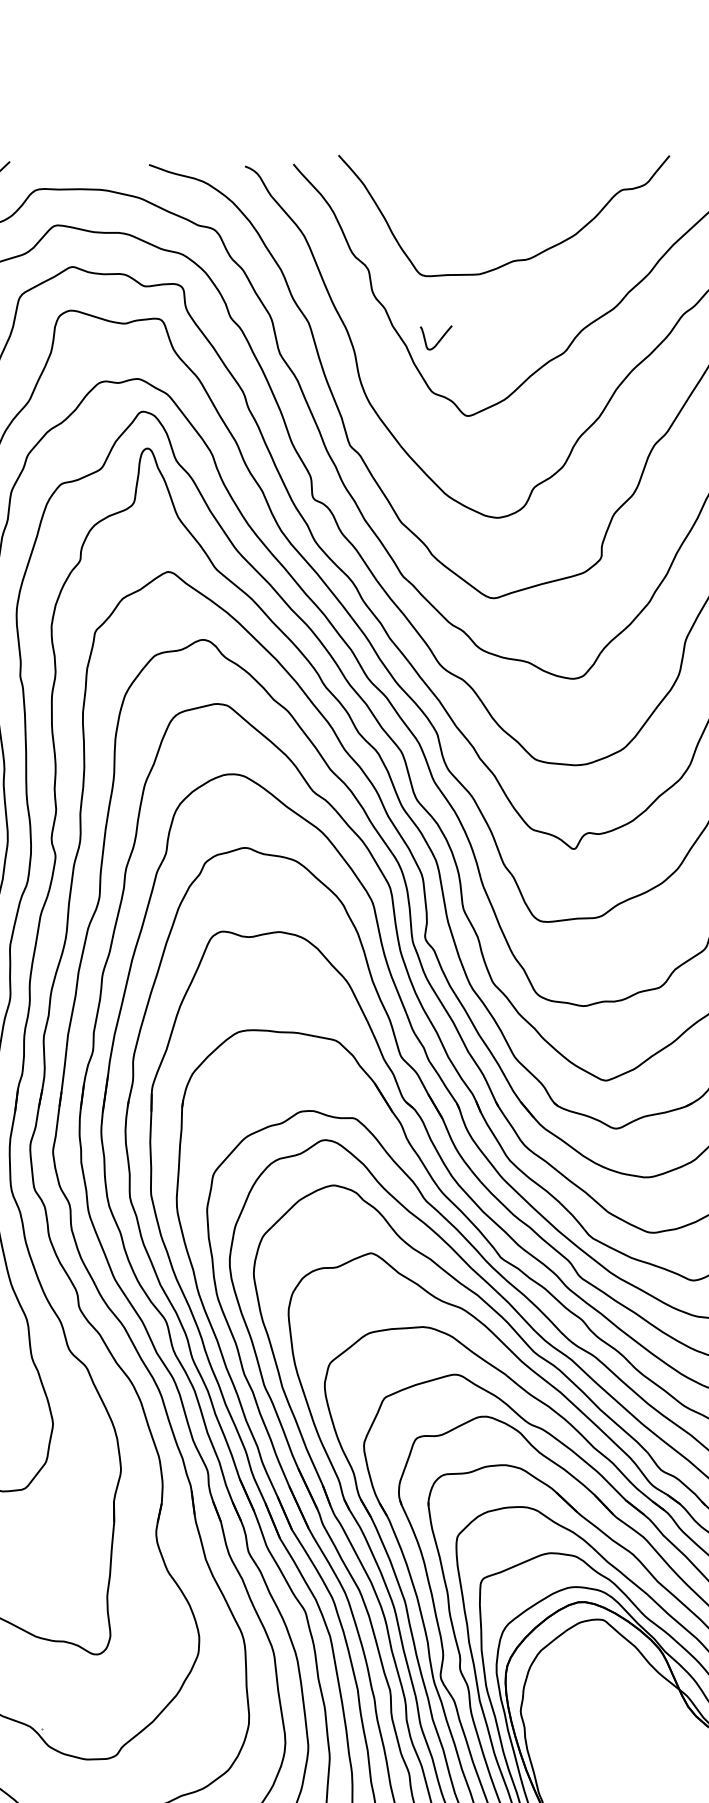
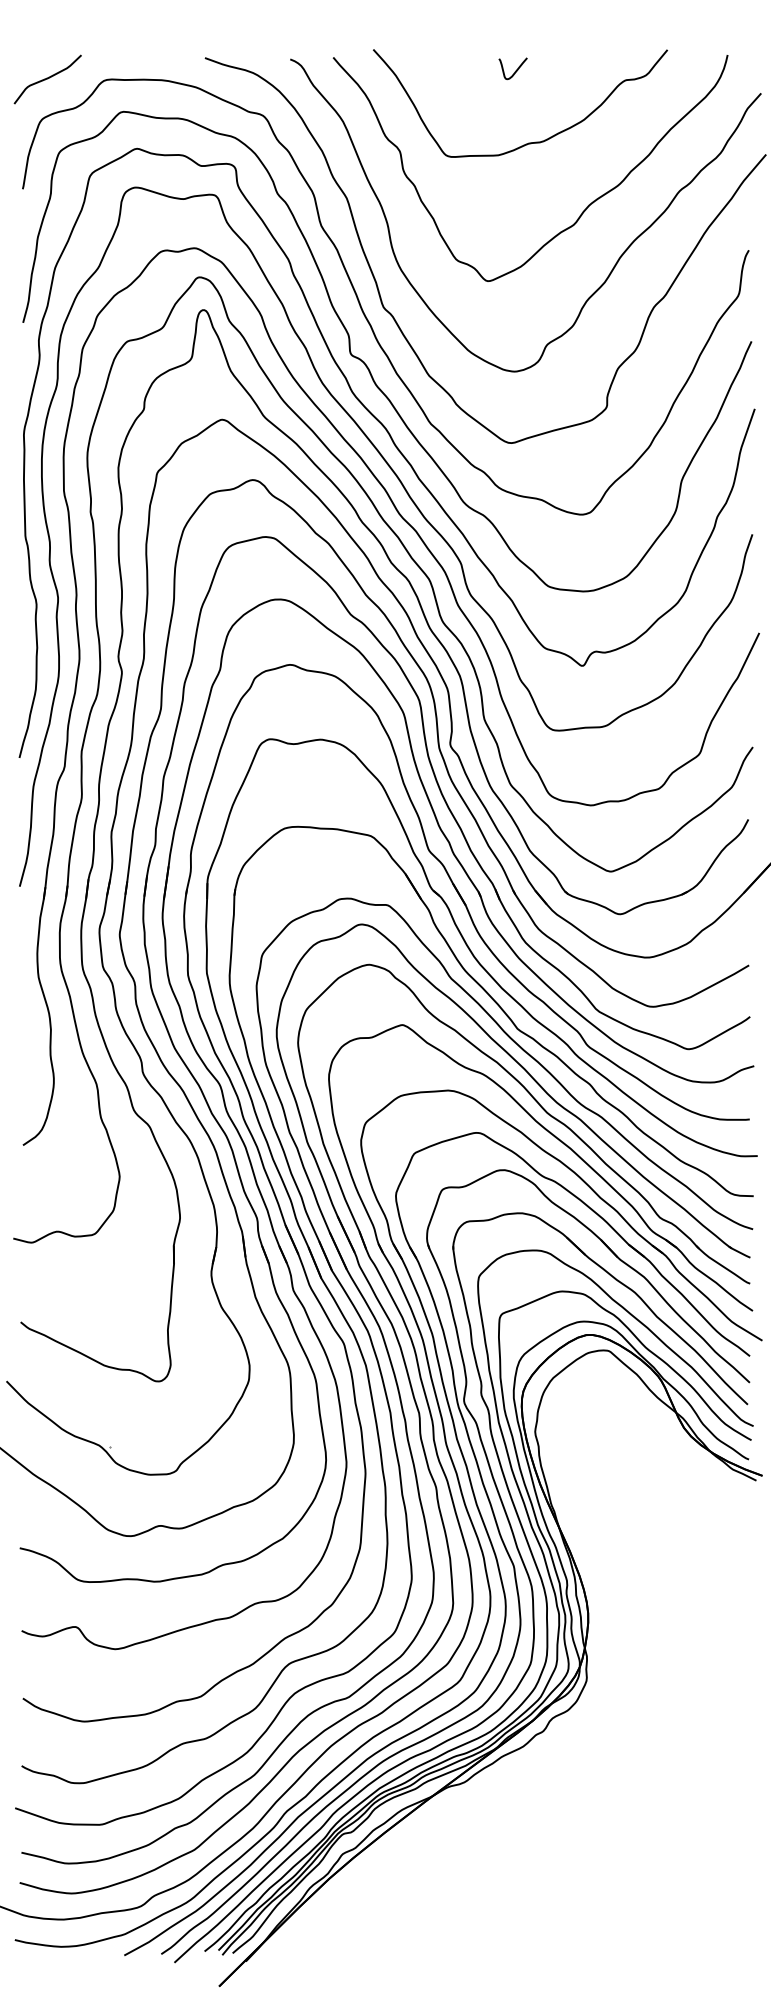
curve: (438, 339) -> (515, 70), moved

